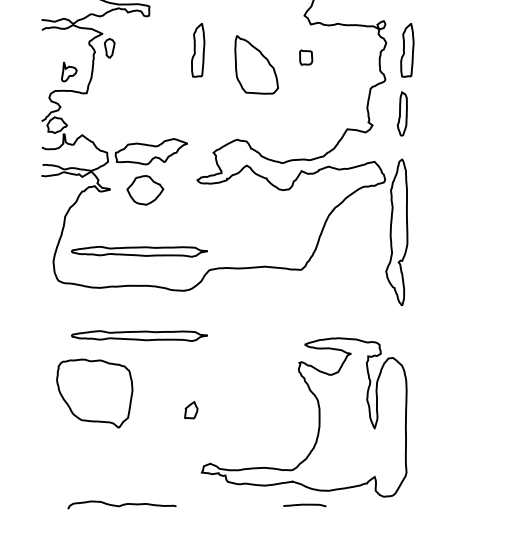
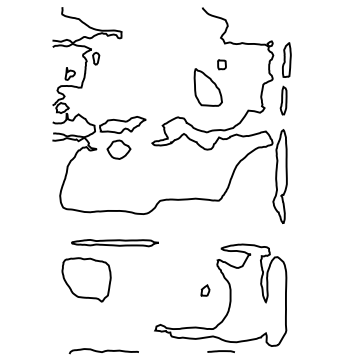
part: (197, 49) -> (152, 59), removed
part: (255, 65) -> (207, 87), moved
part: (138, 252) -> (114, 189), removed
part: (191, 410) -> (205, 290), moved

